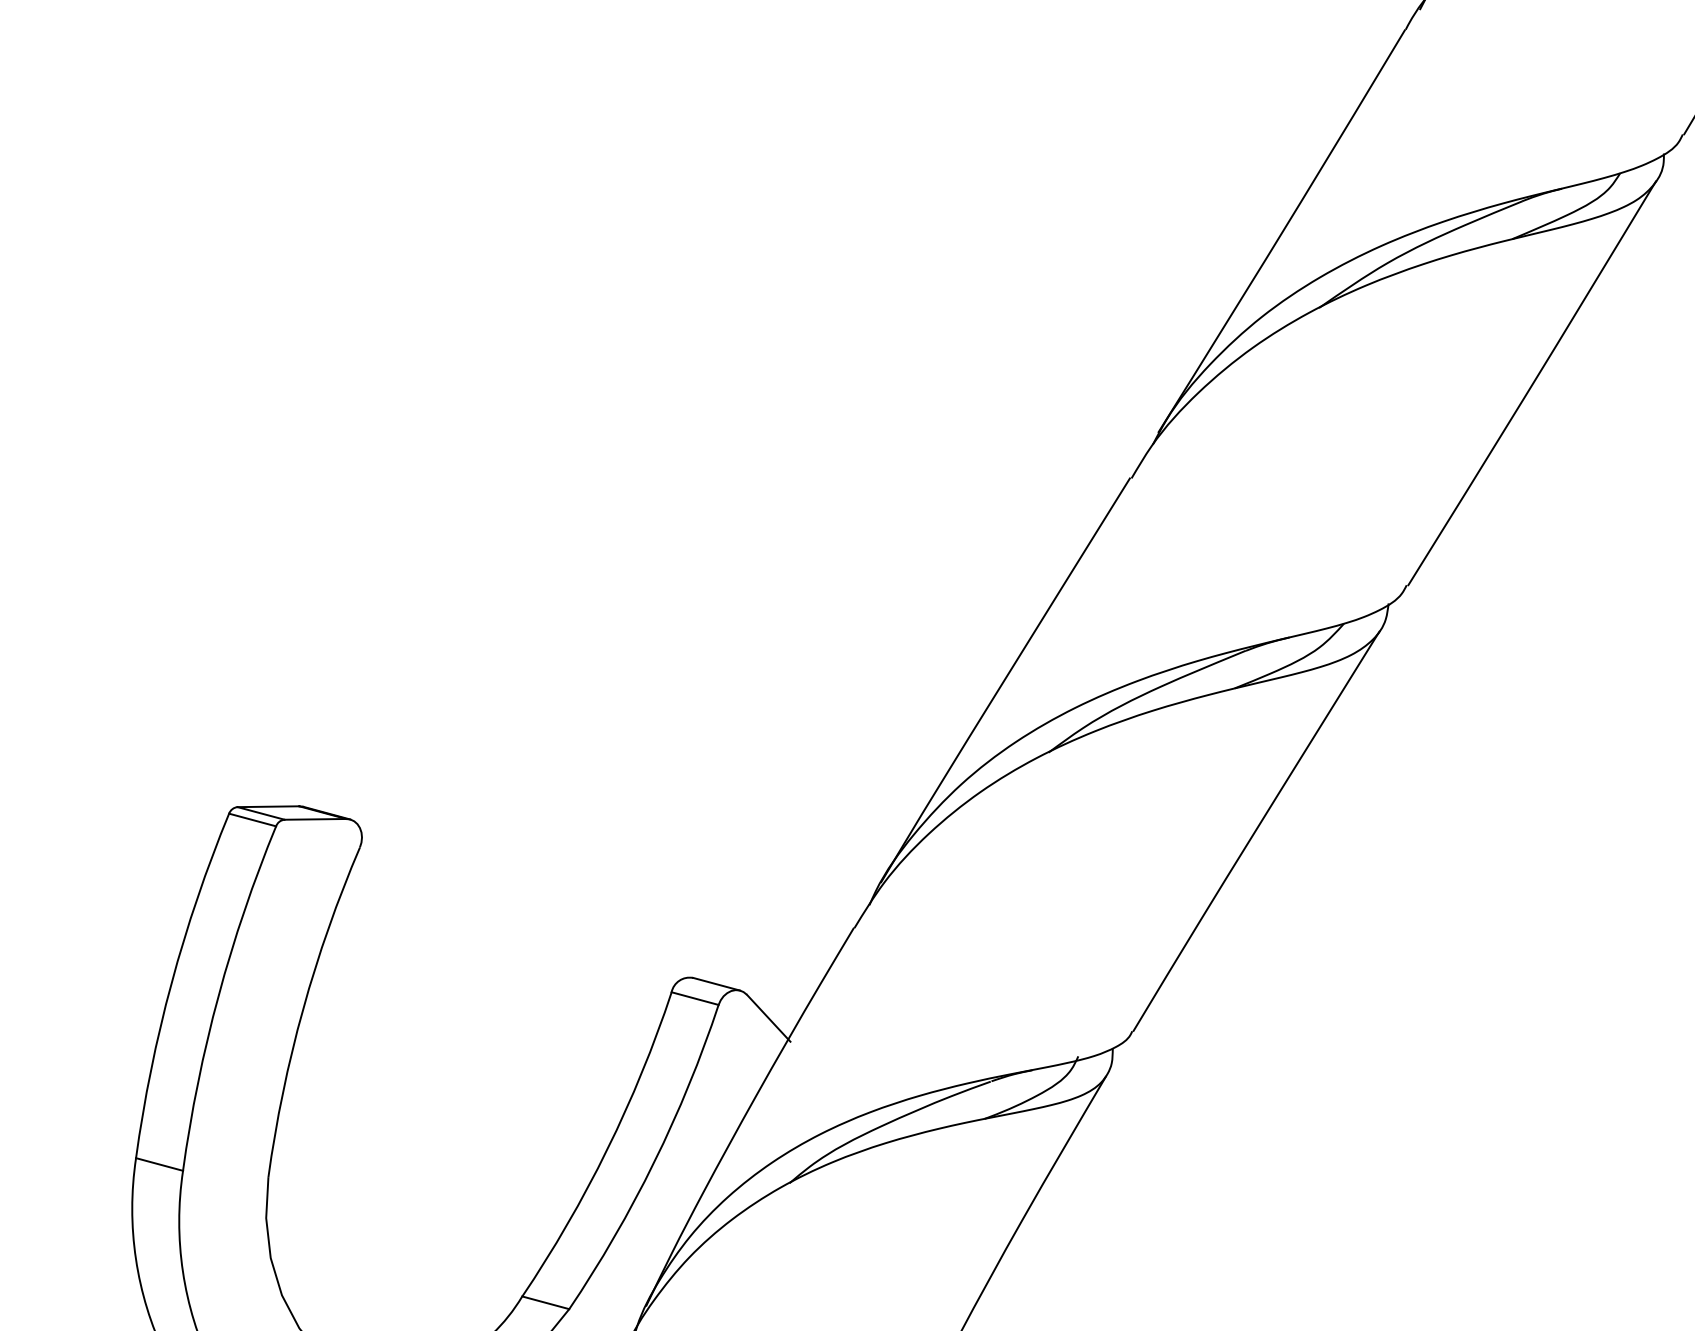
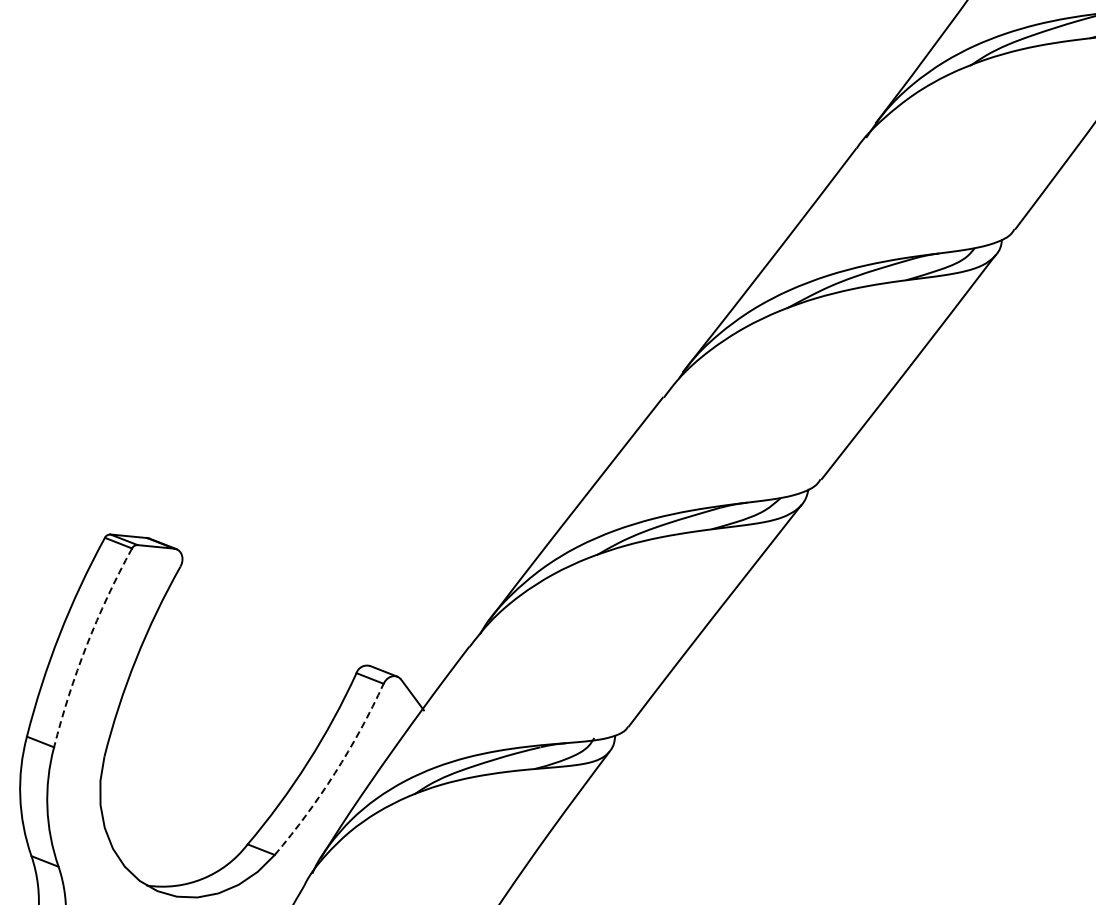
arc: (218, 995) -> (86, 645), solid -> dashed
arc: (655, 1162) -> (335, 773), solid -> dashed

